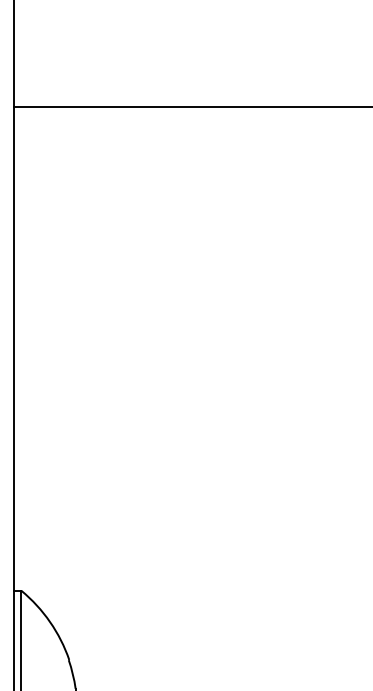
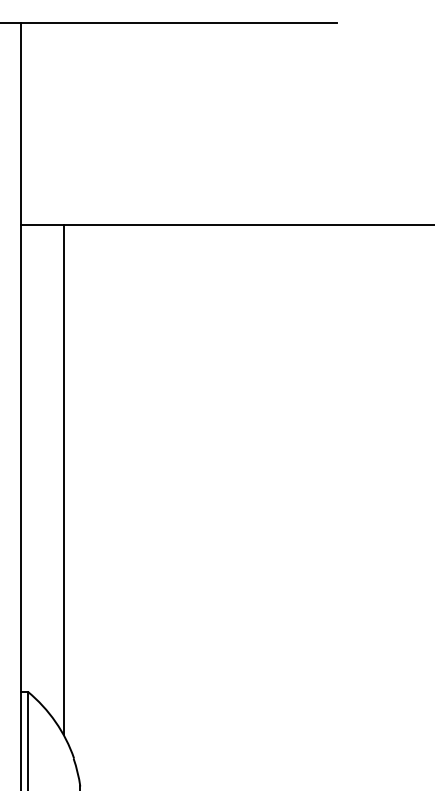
line: (58, 370) -> (63, 479), added

